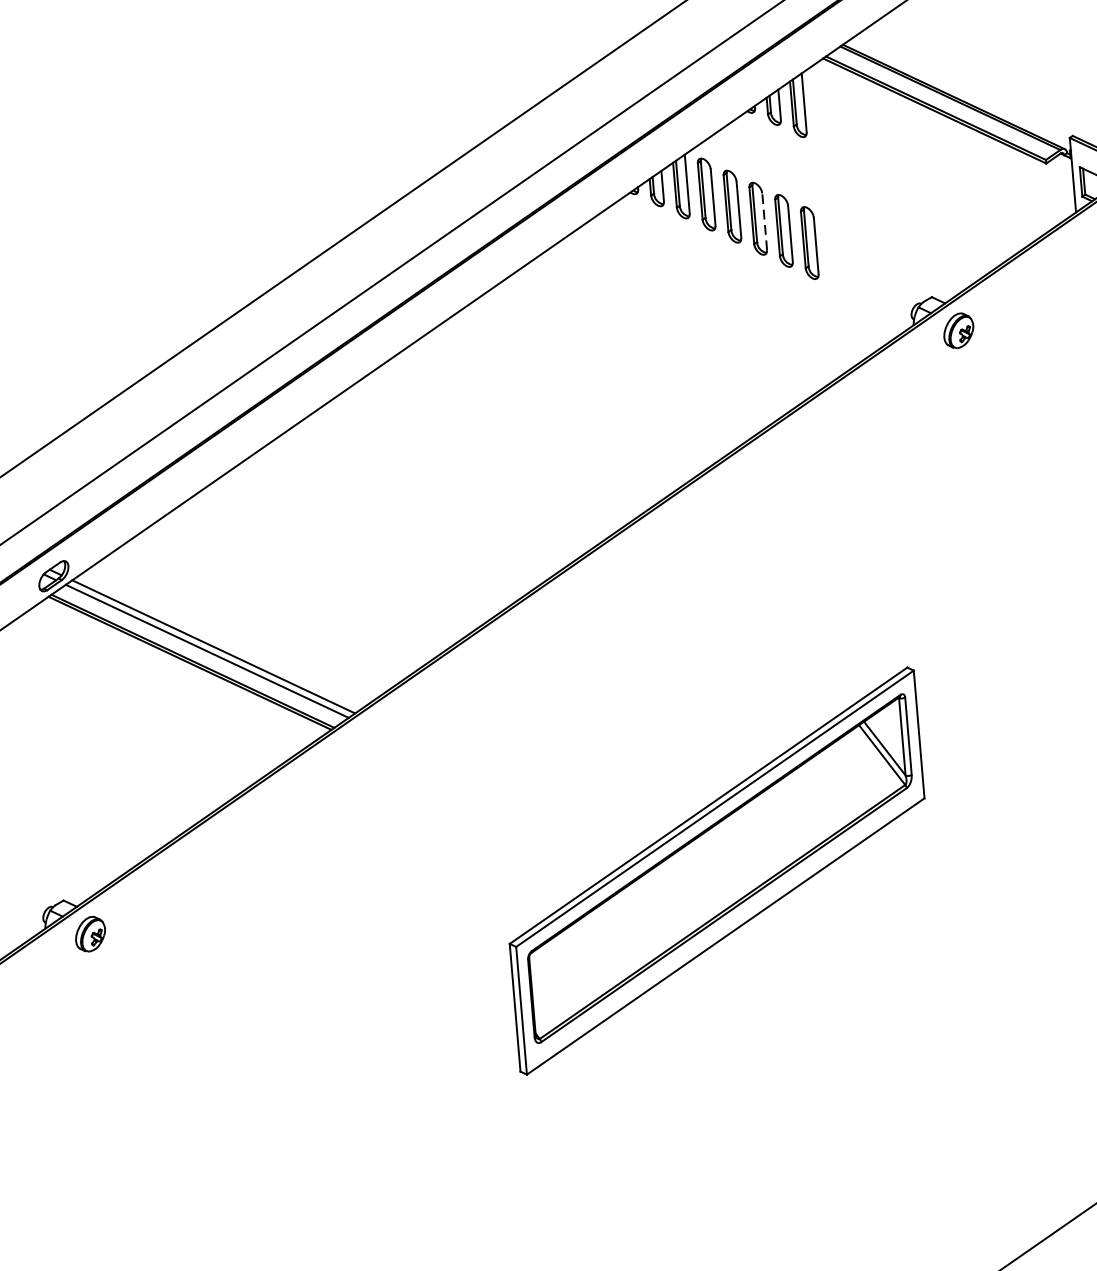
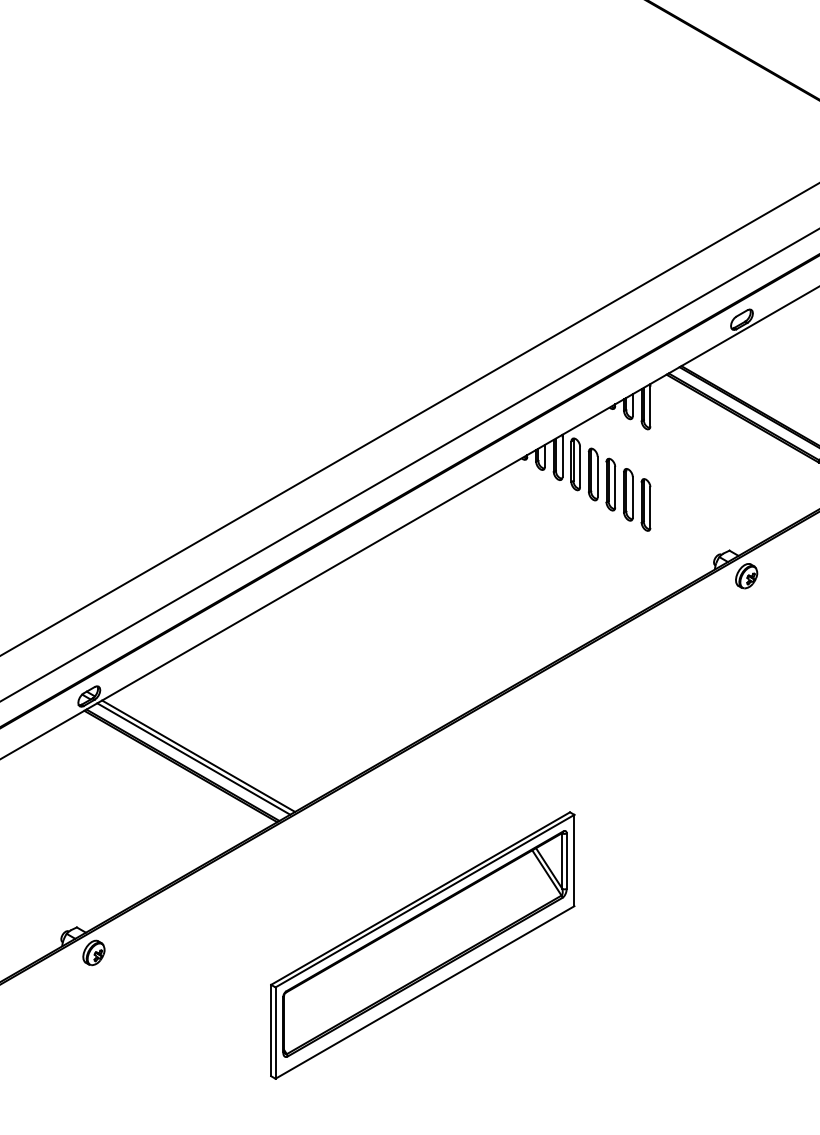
line: (764, 220) -> (615, 486), dashed -> solid
part: (716, 871) -> (422, 945), moved

